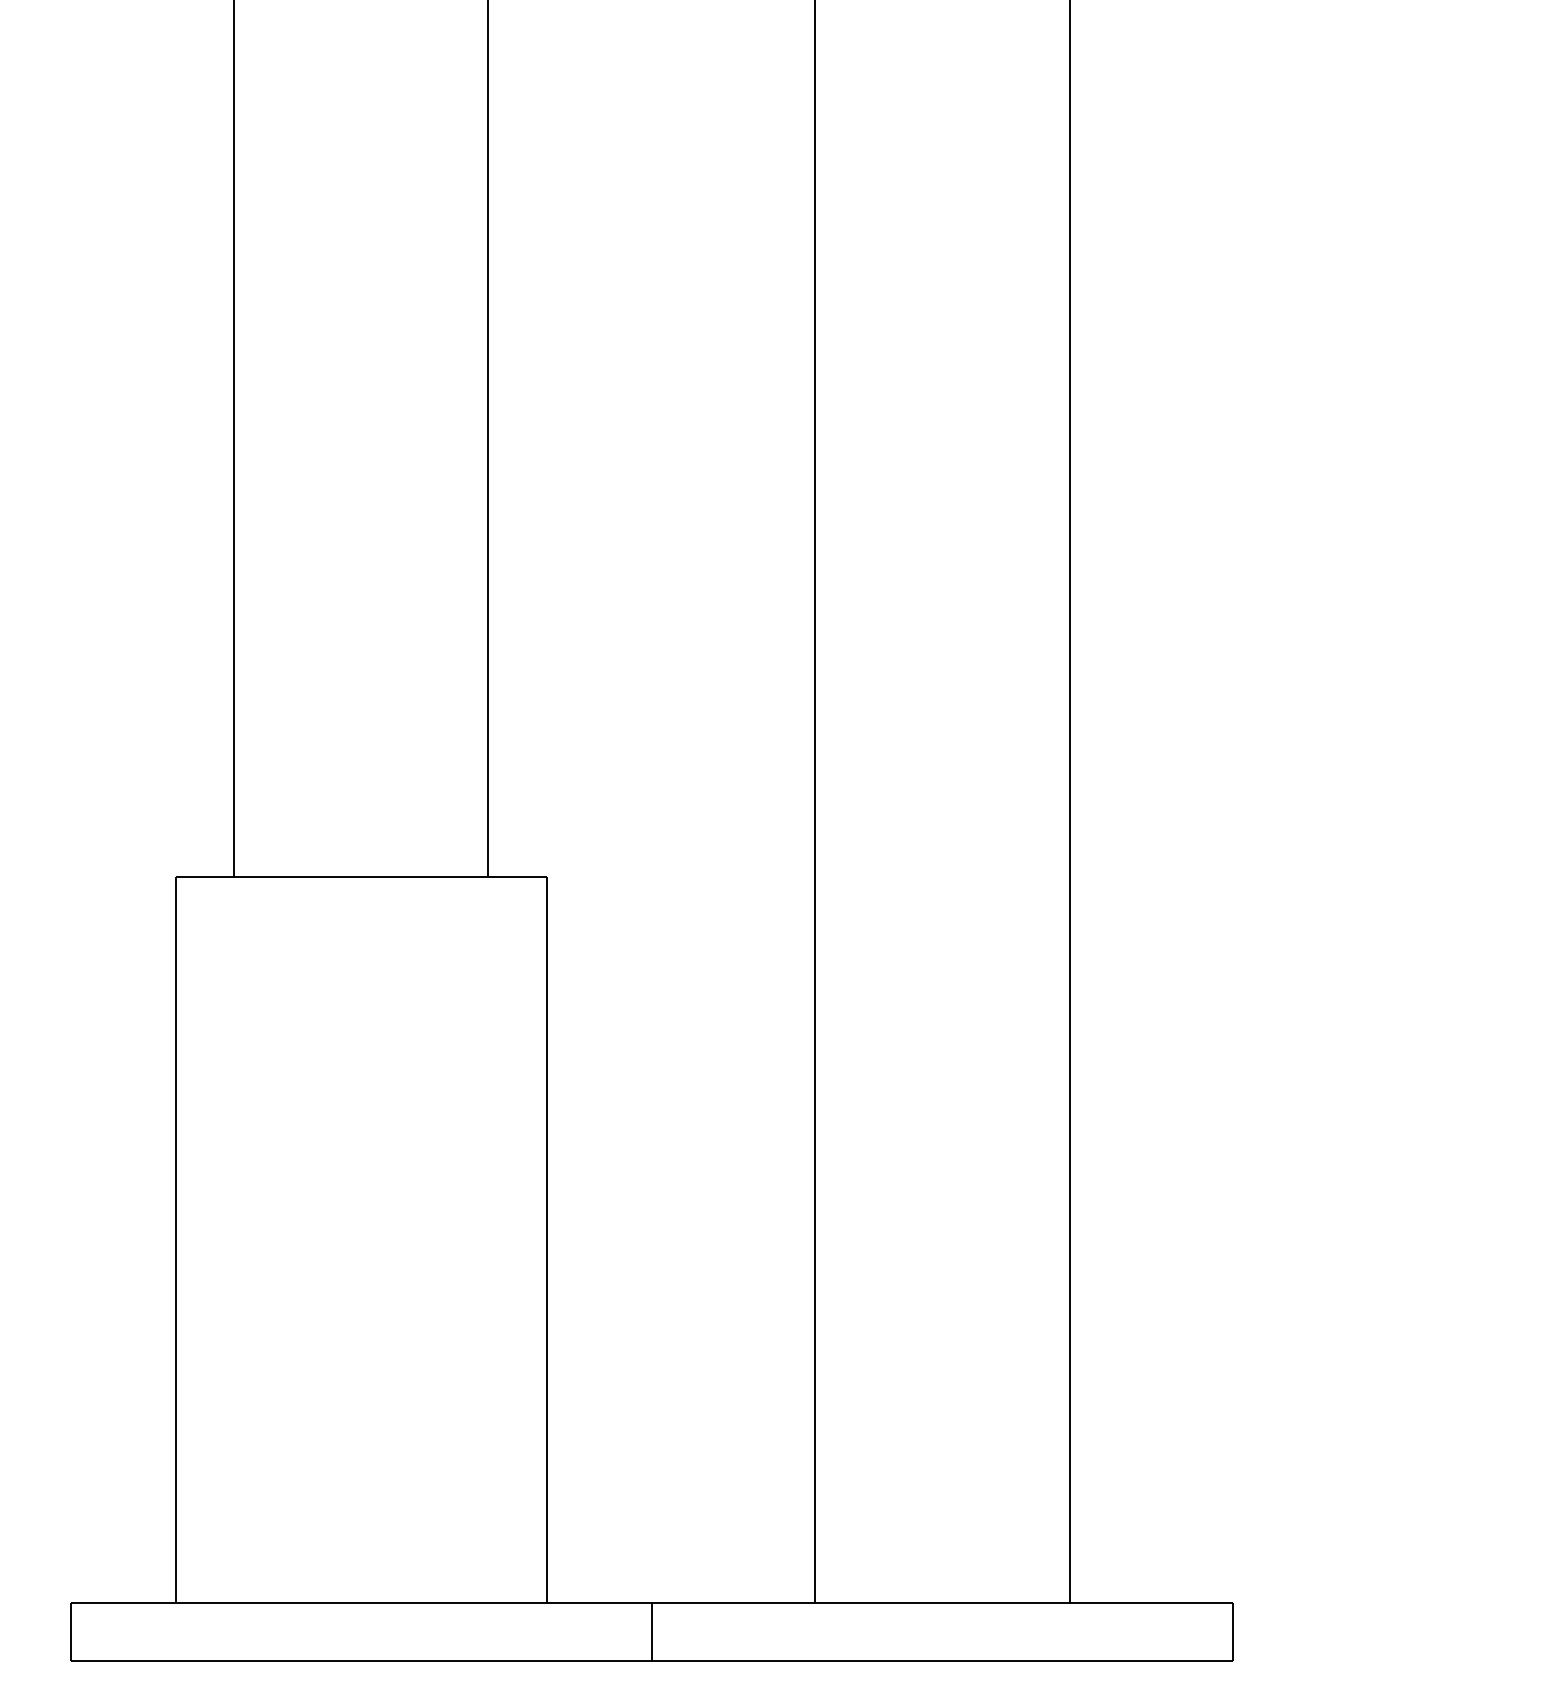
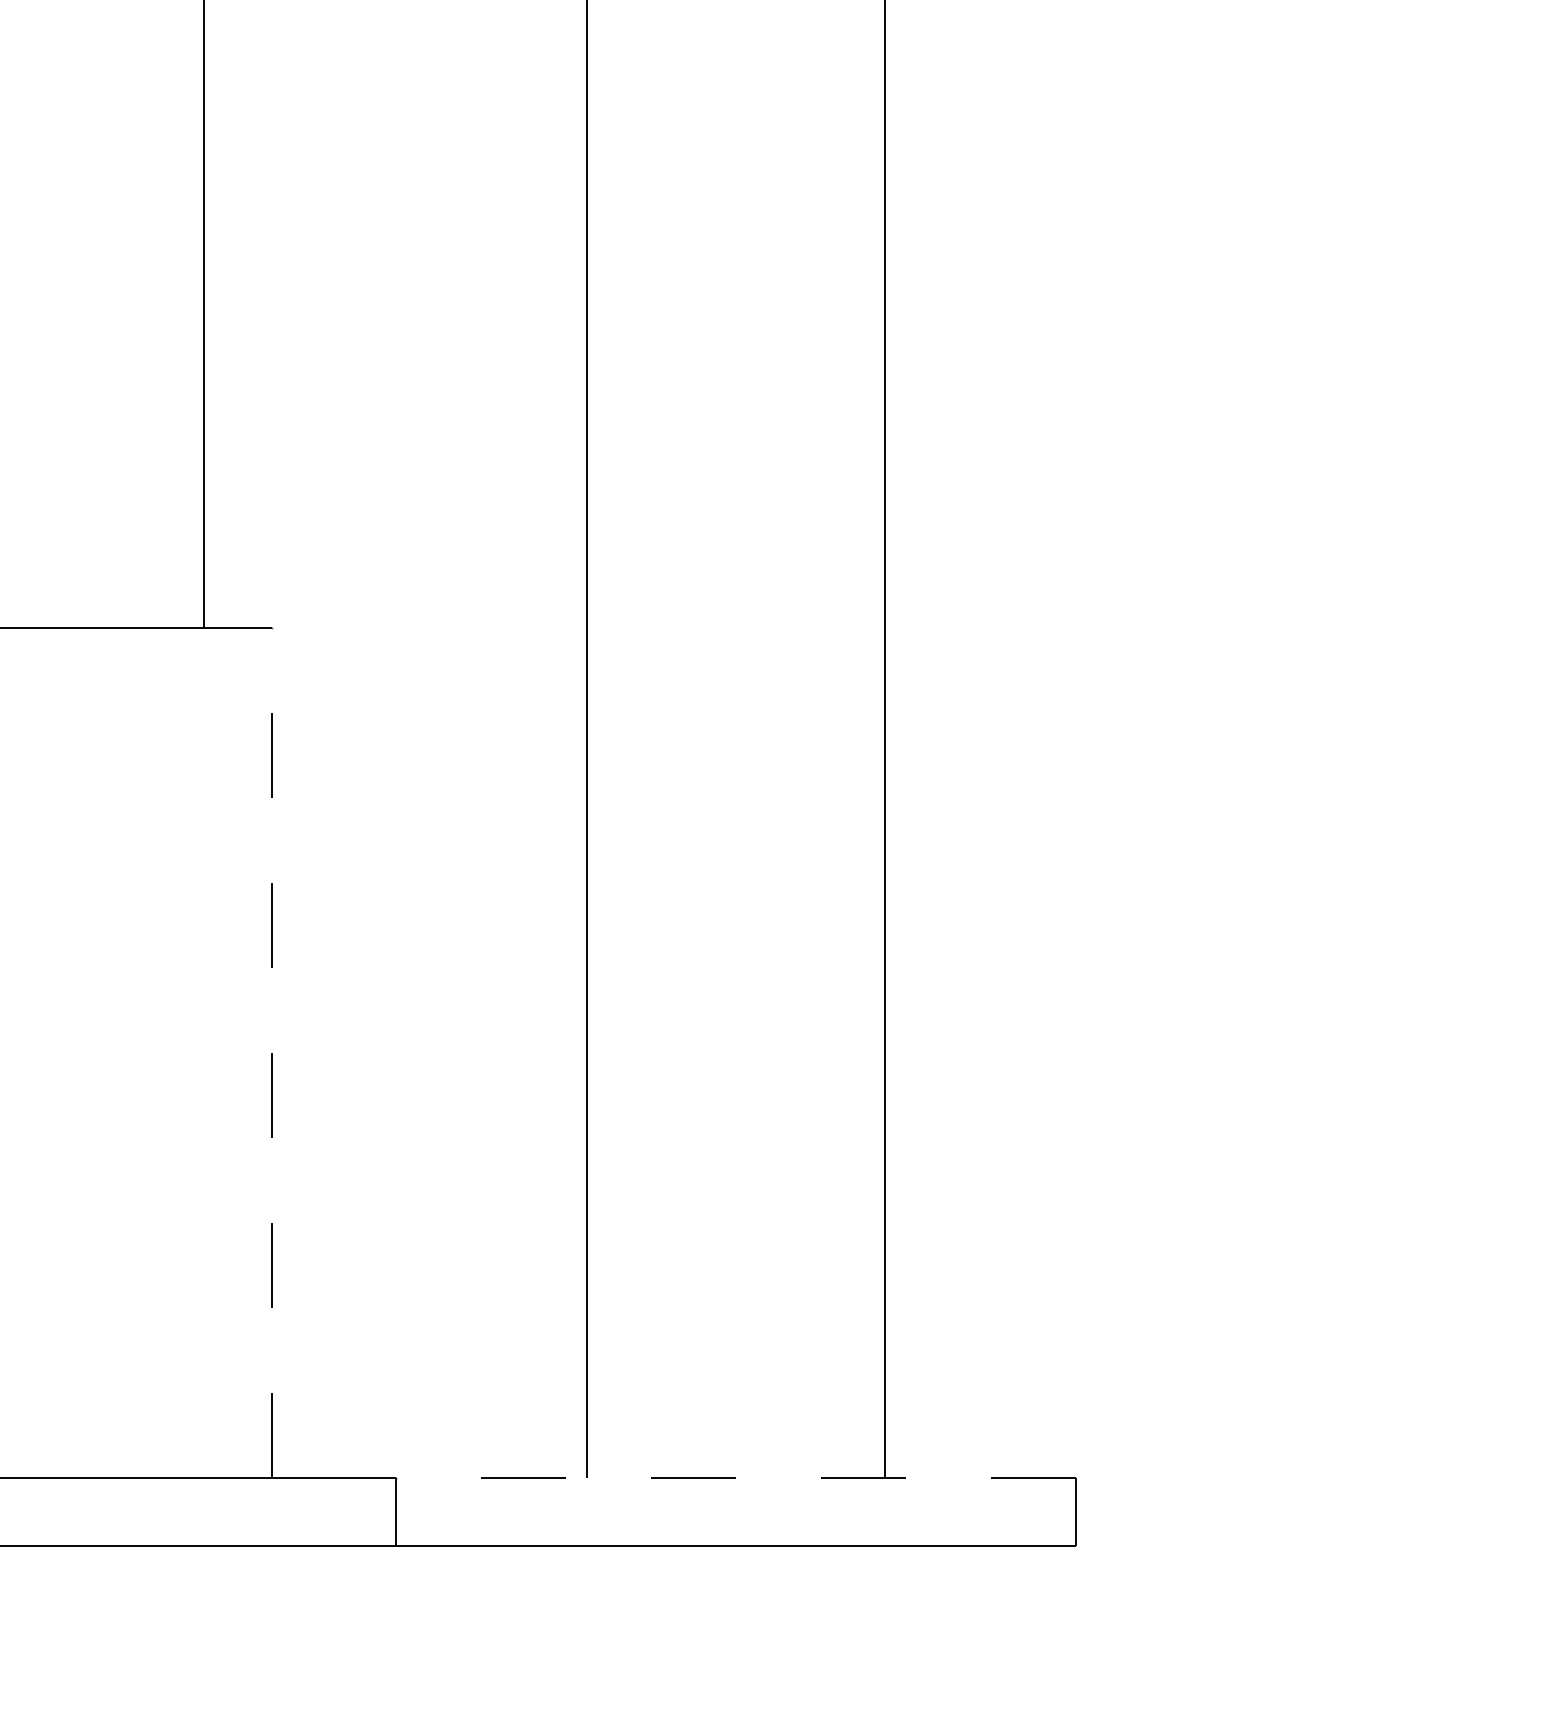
line: (546, 1239) -> (272, 1052), solid -> dashed
line: (942, 1603) -> (735, 1478), solid -> dashed

